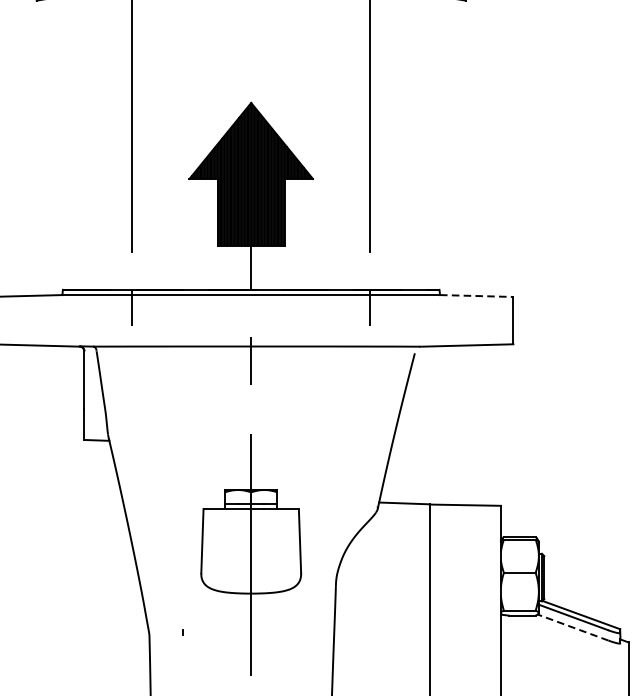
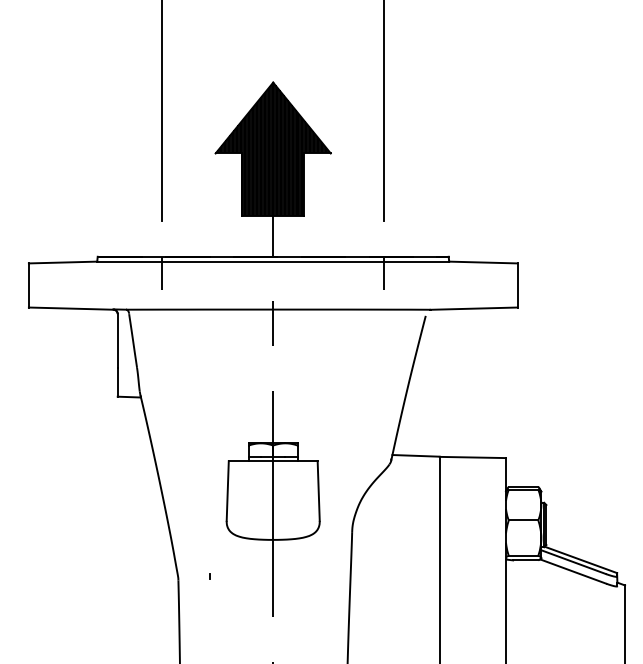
line: (476, 295) -> (483, 262), dashed -> solid
line: (572, 627) -> (572, 571), dashed -> solid

